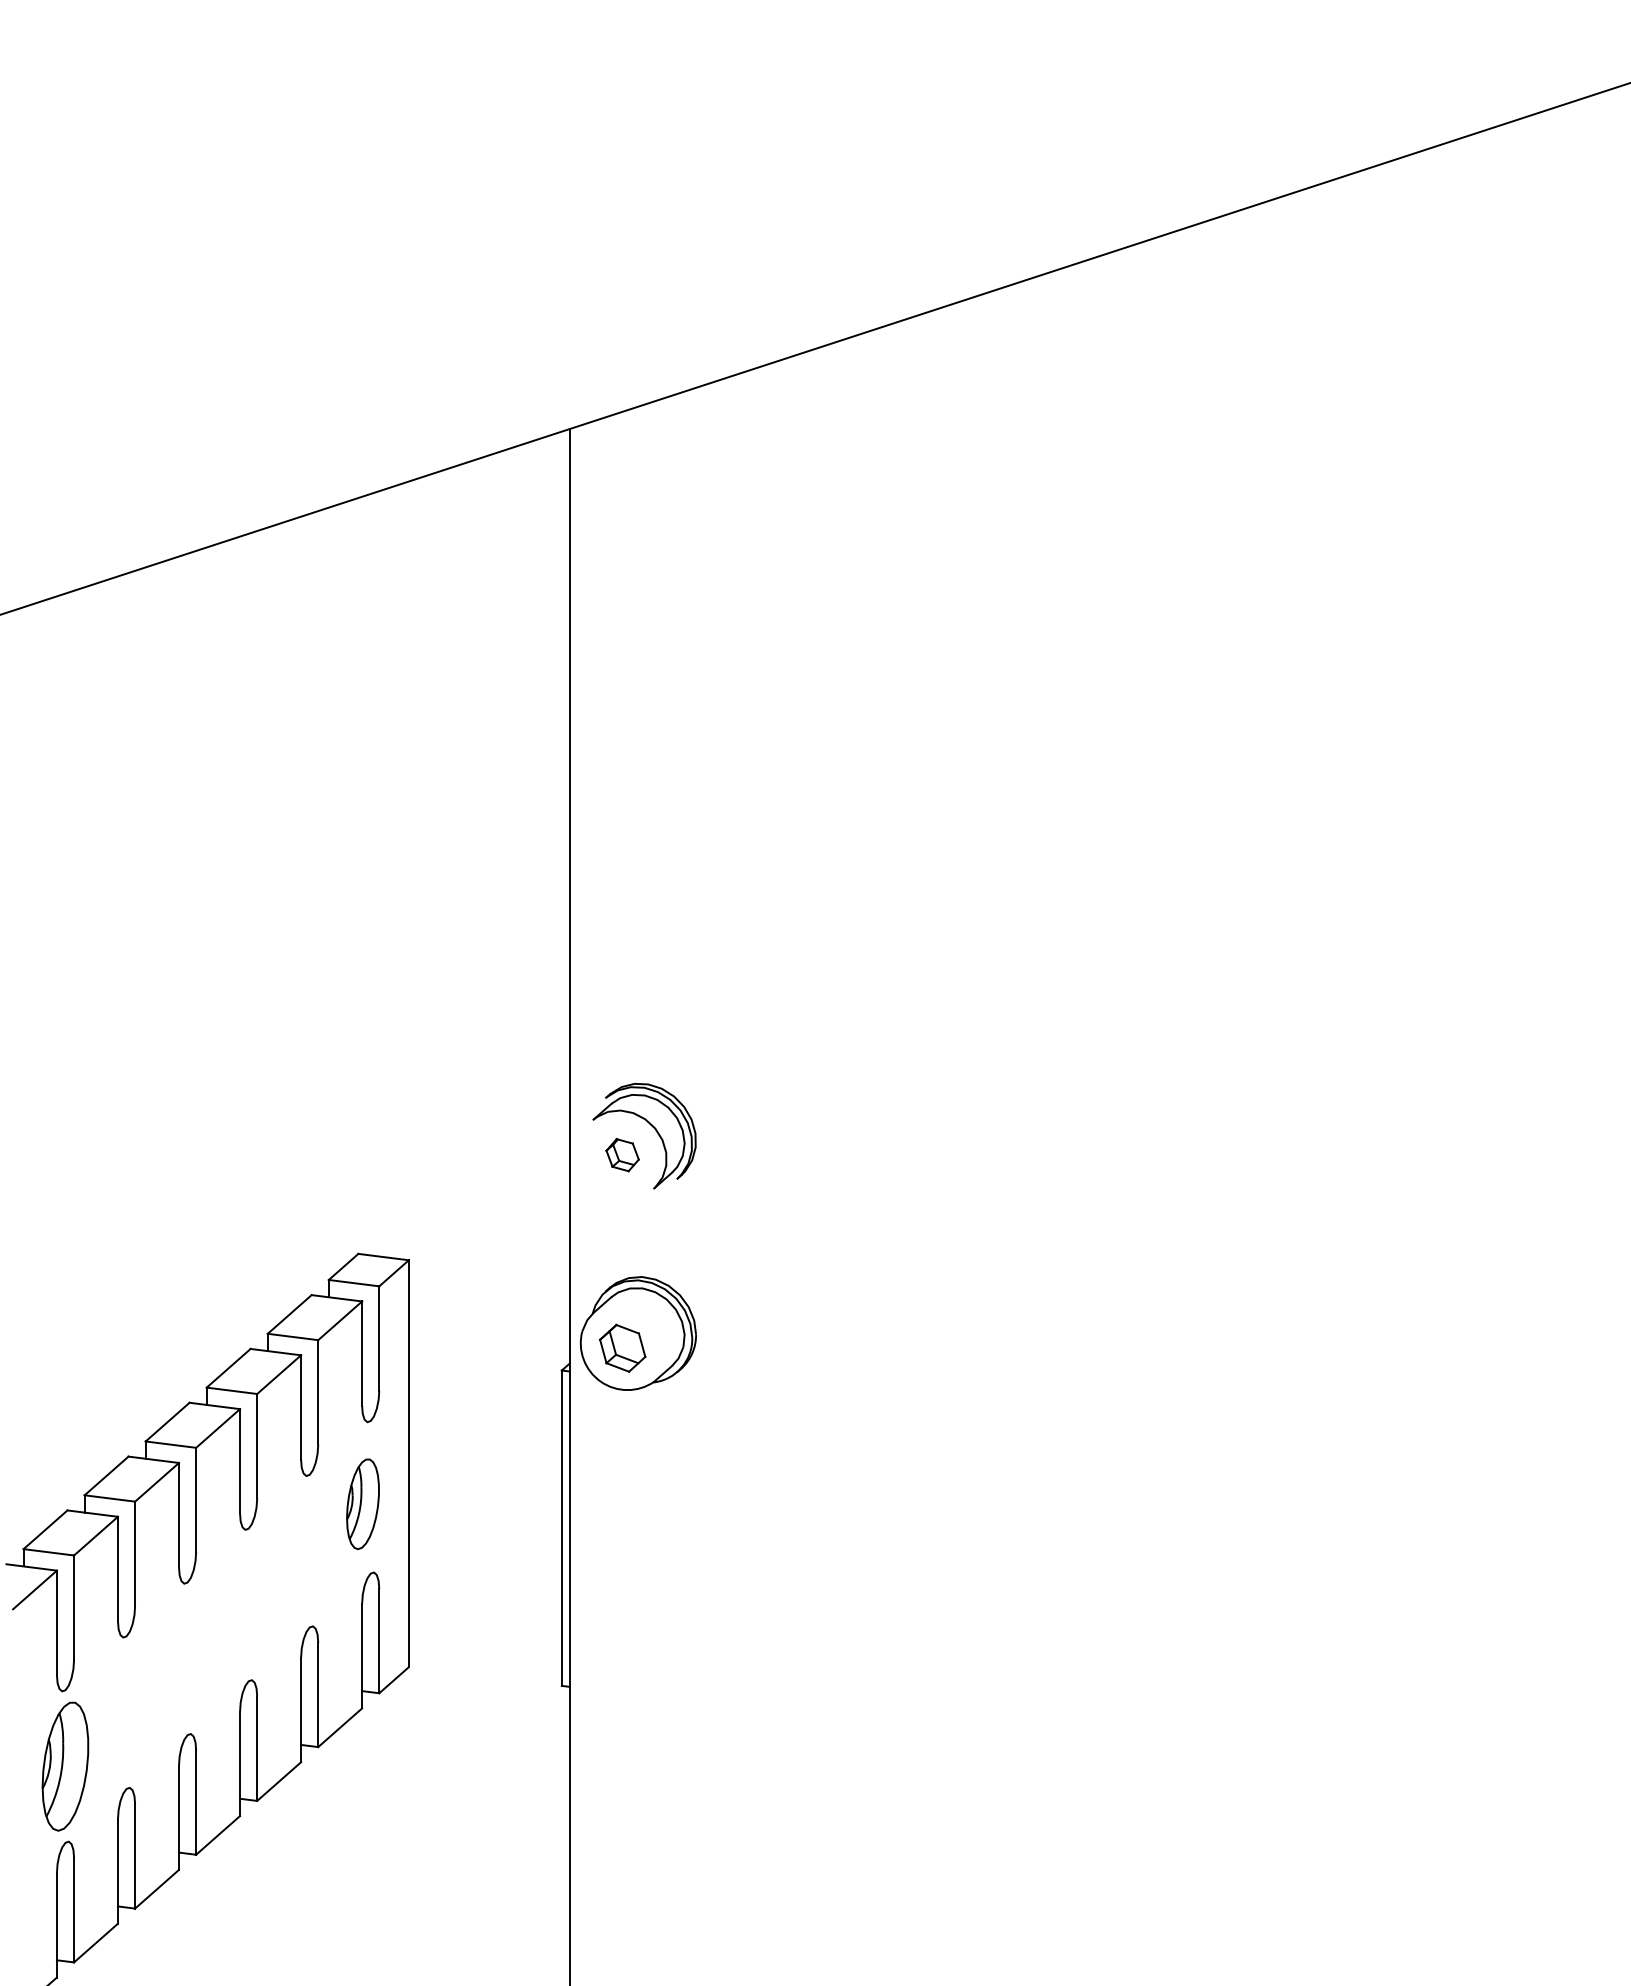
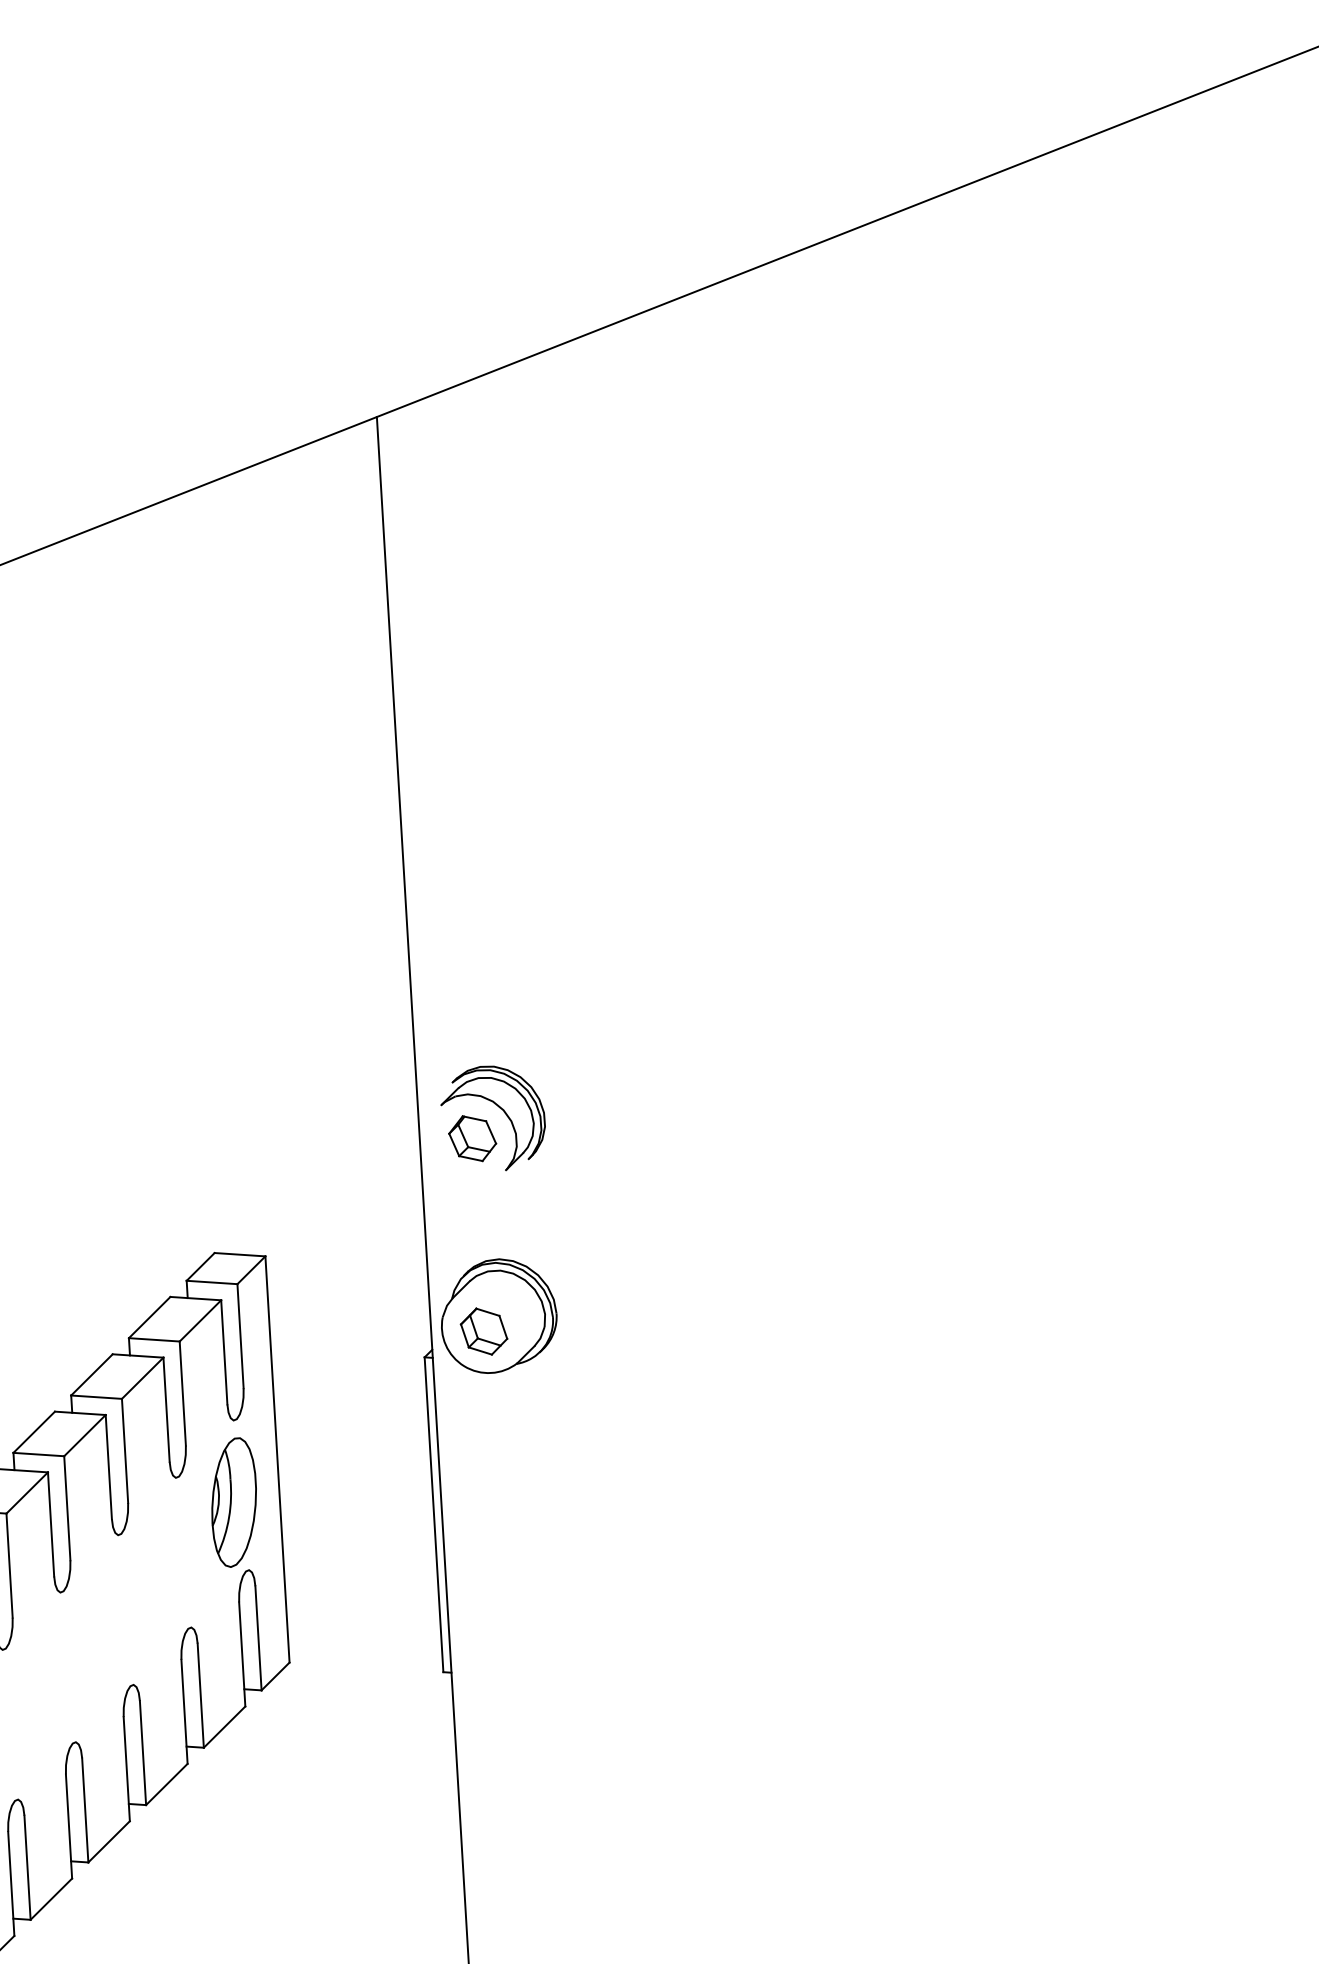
part: (622, 1155) -> (472, 1139), size x1.43
part: (362, 1504) -> (233, 1502), size x1.43

